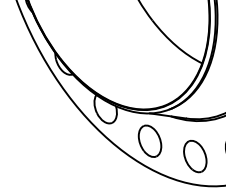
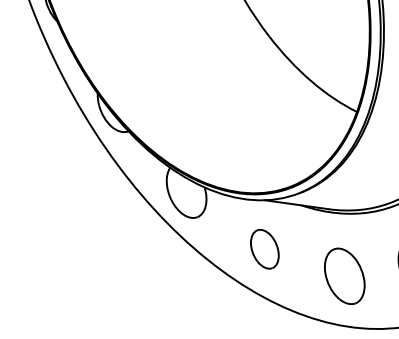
part: (149, 140) -> (263, 248), size x0.7

